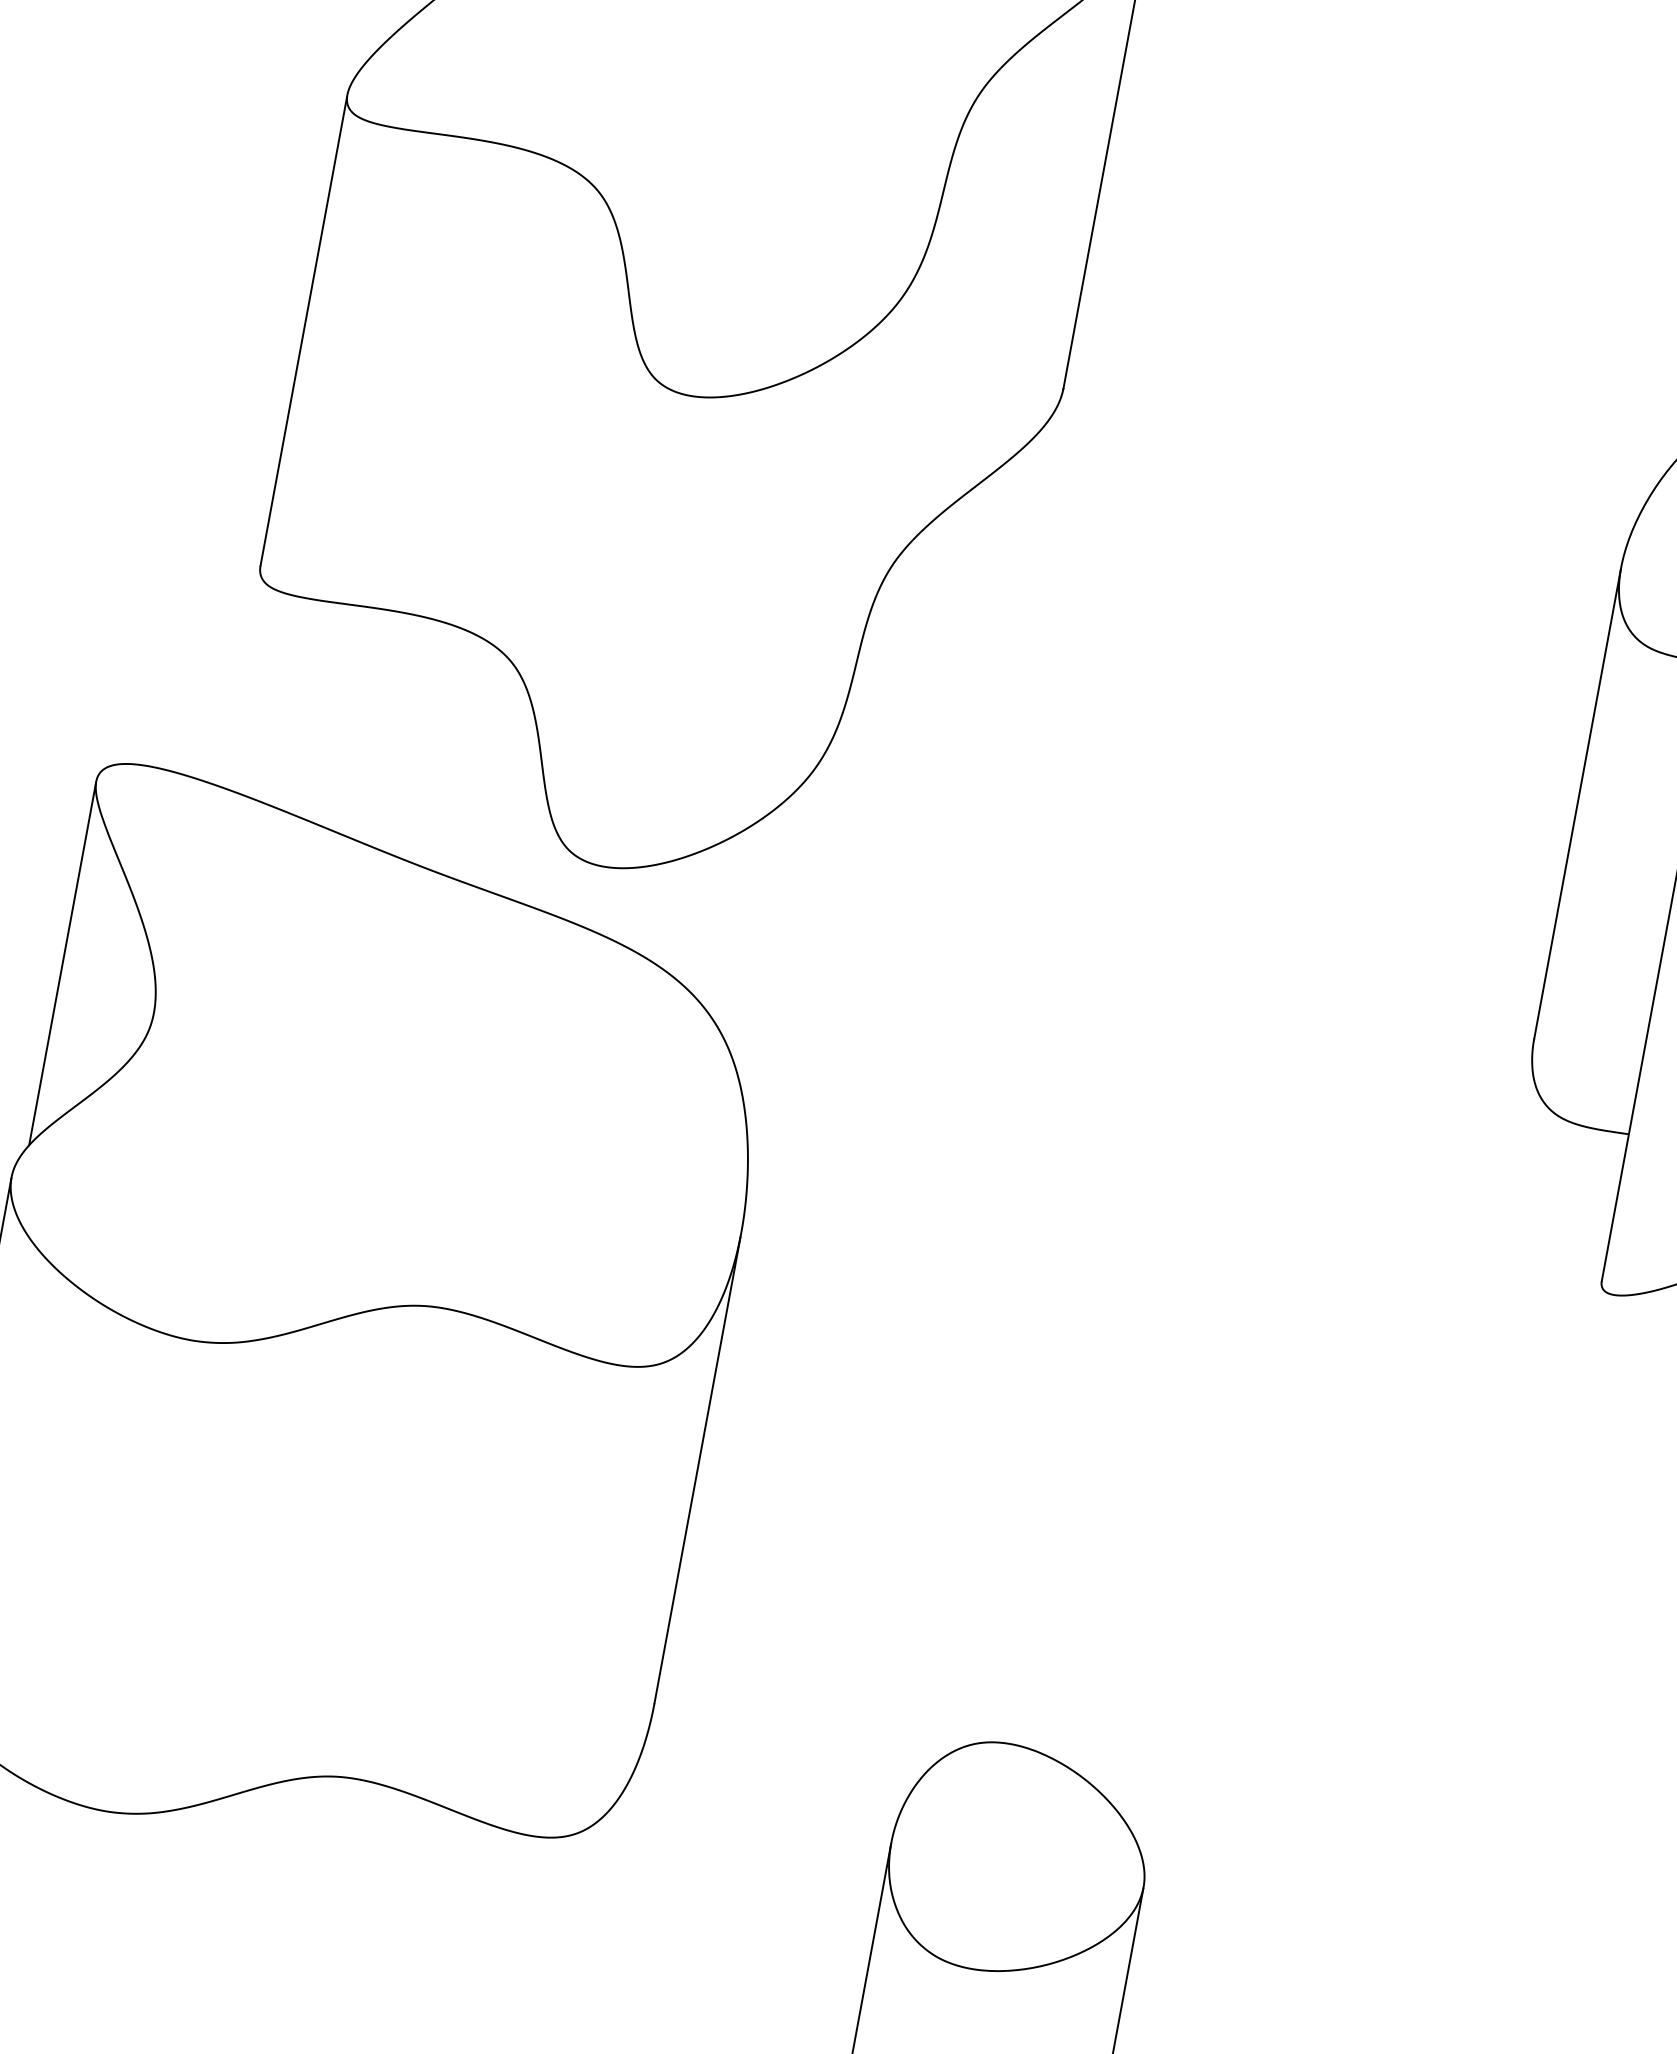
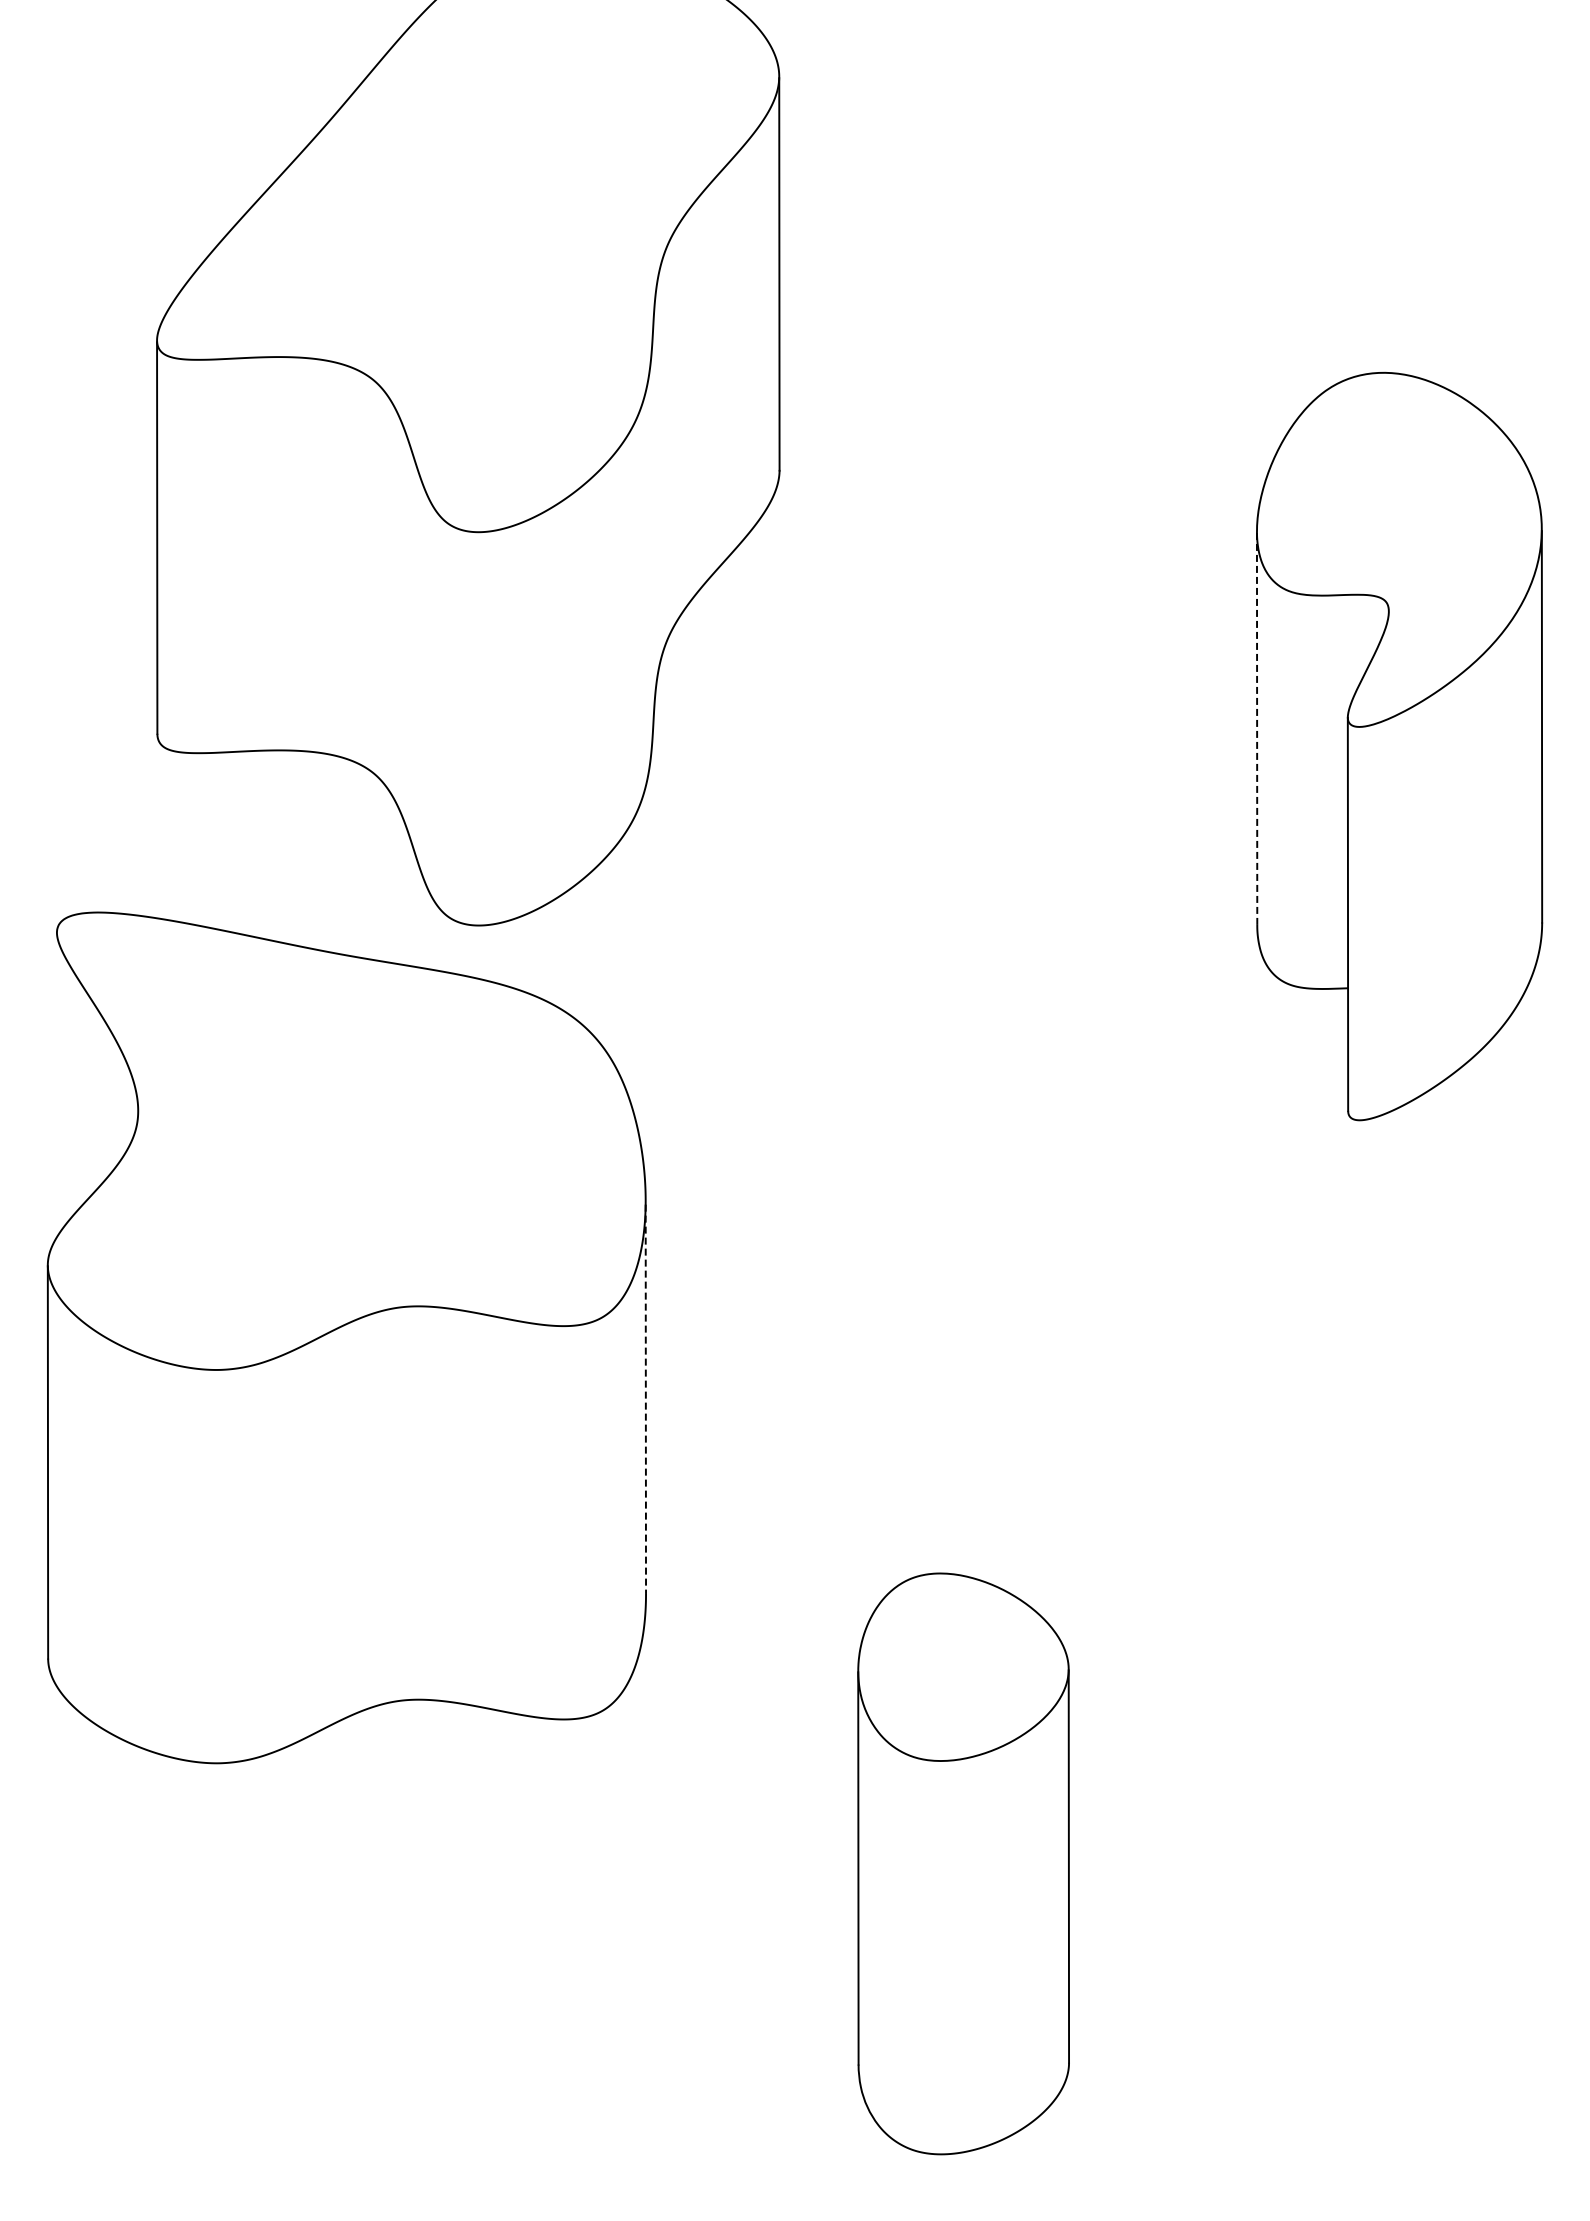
line: (1577, 804) -> (1257, 729), solid -> dashed
line: (62, 963) -> (56, 1084), removed
line: (696, 1470) -> (645, 1399), solid -> dashed

